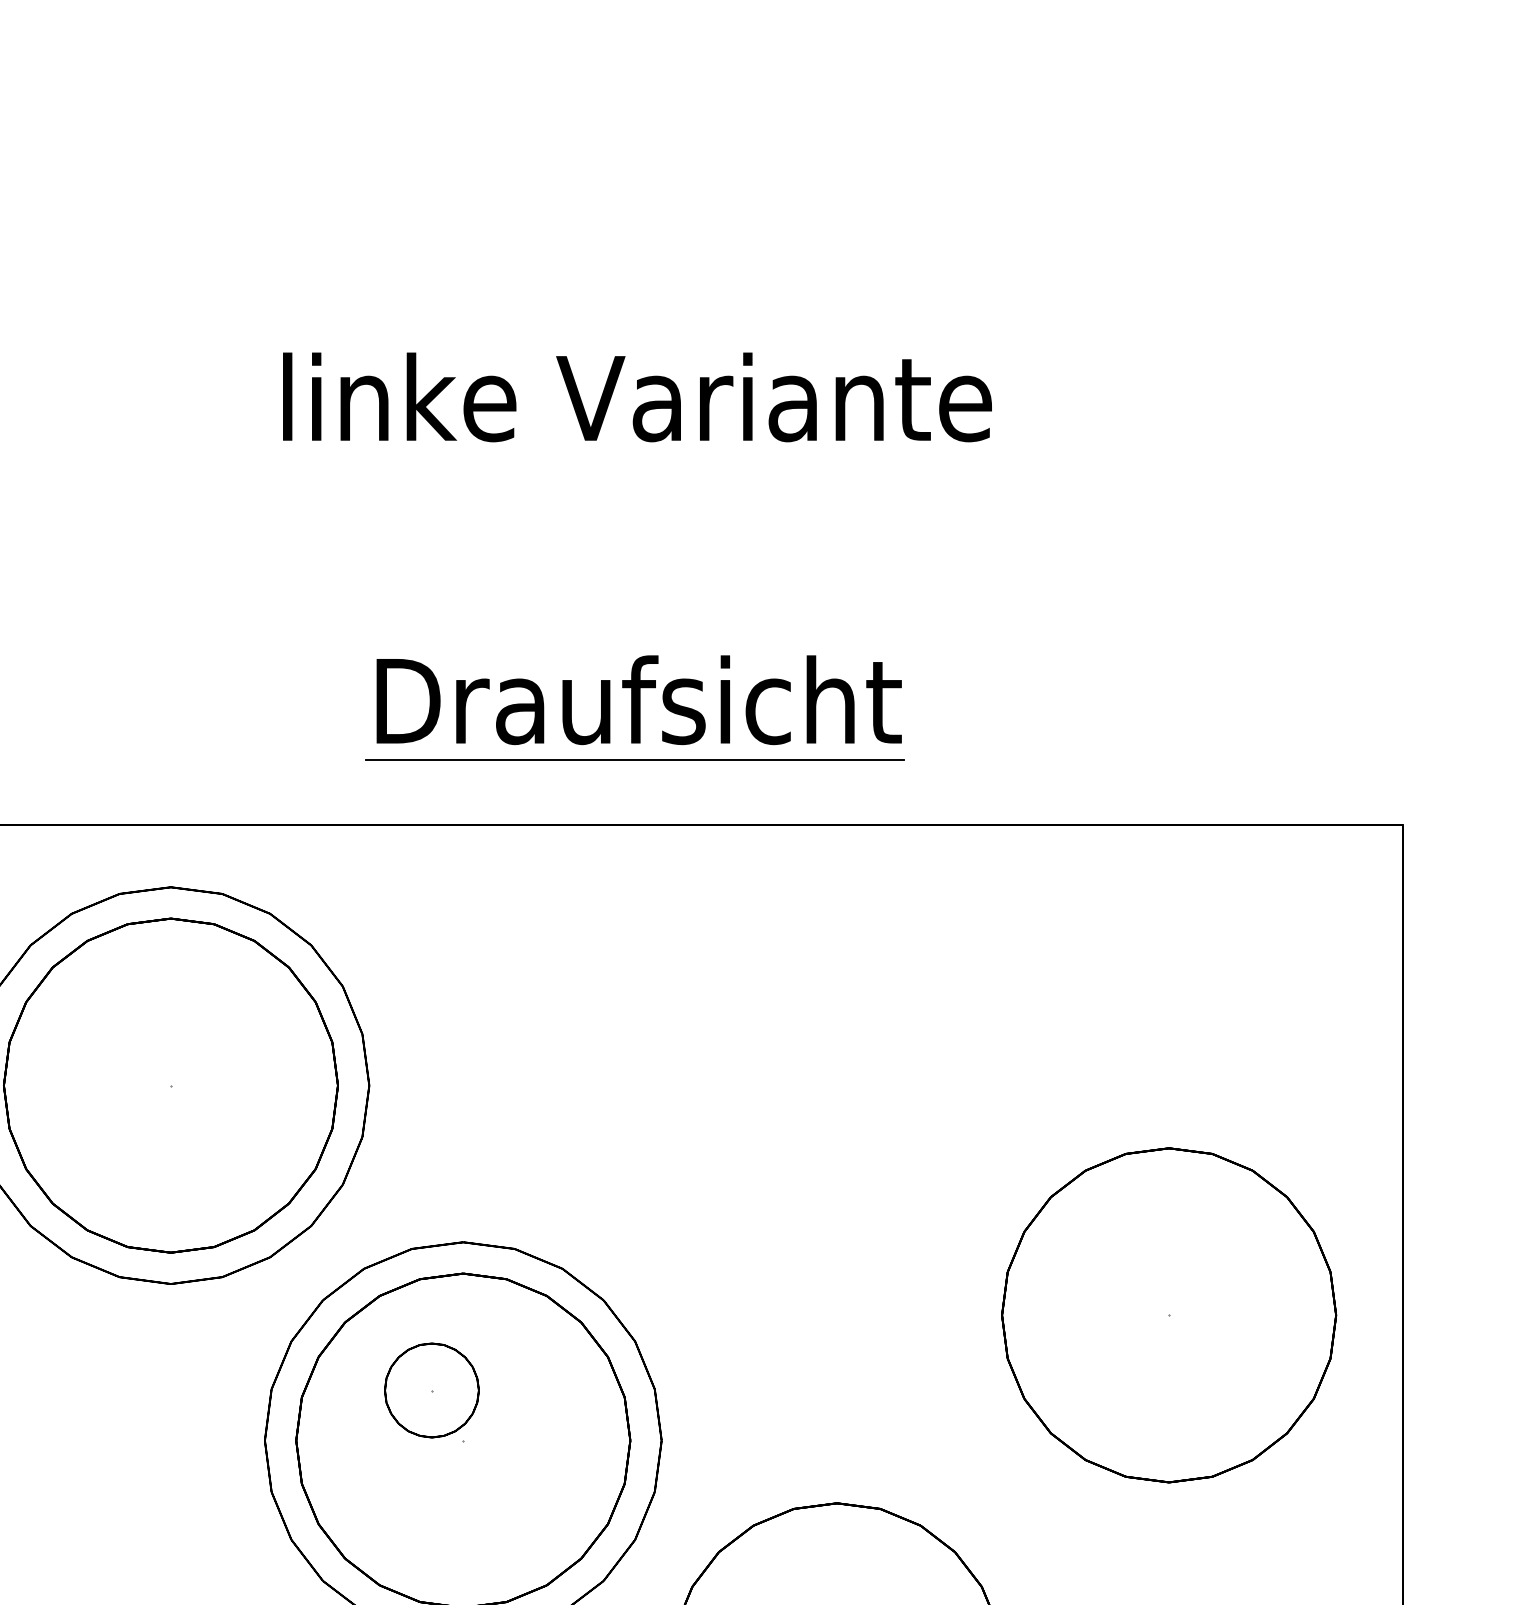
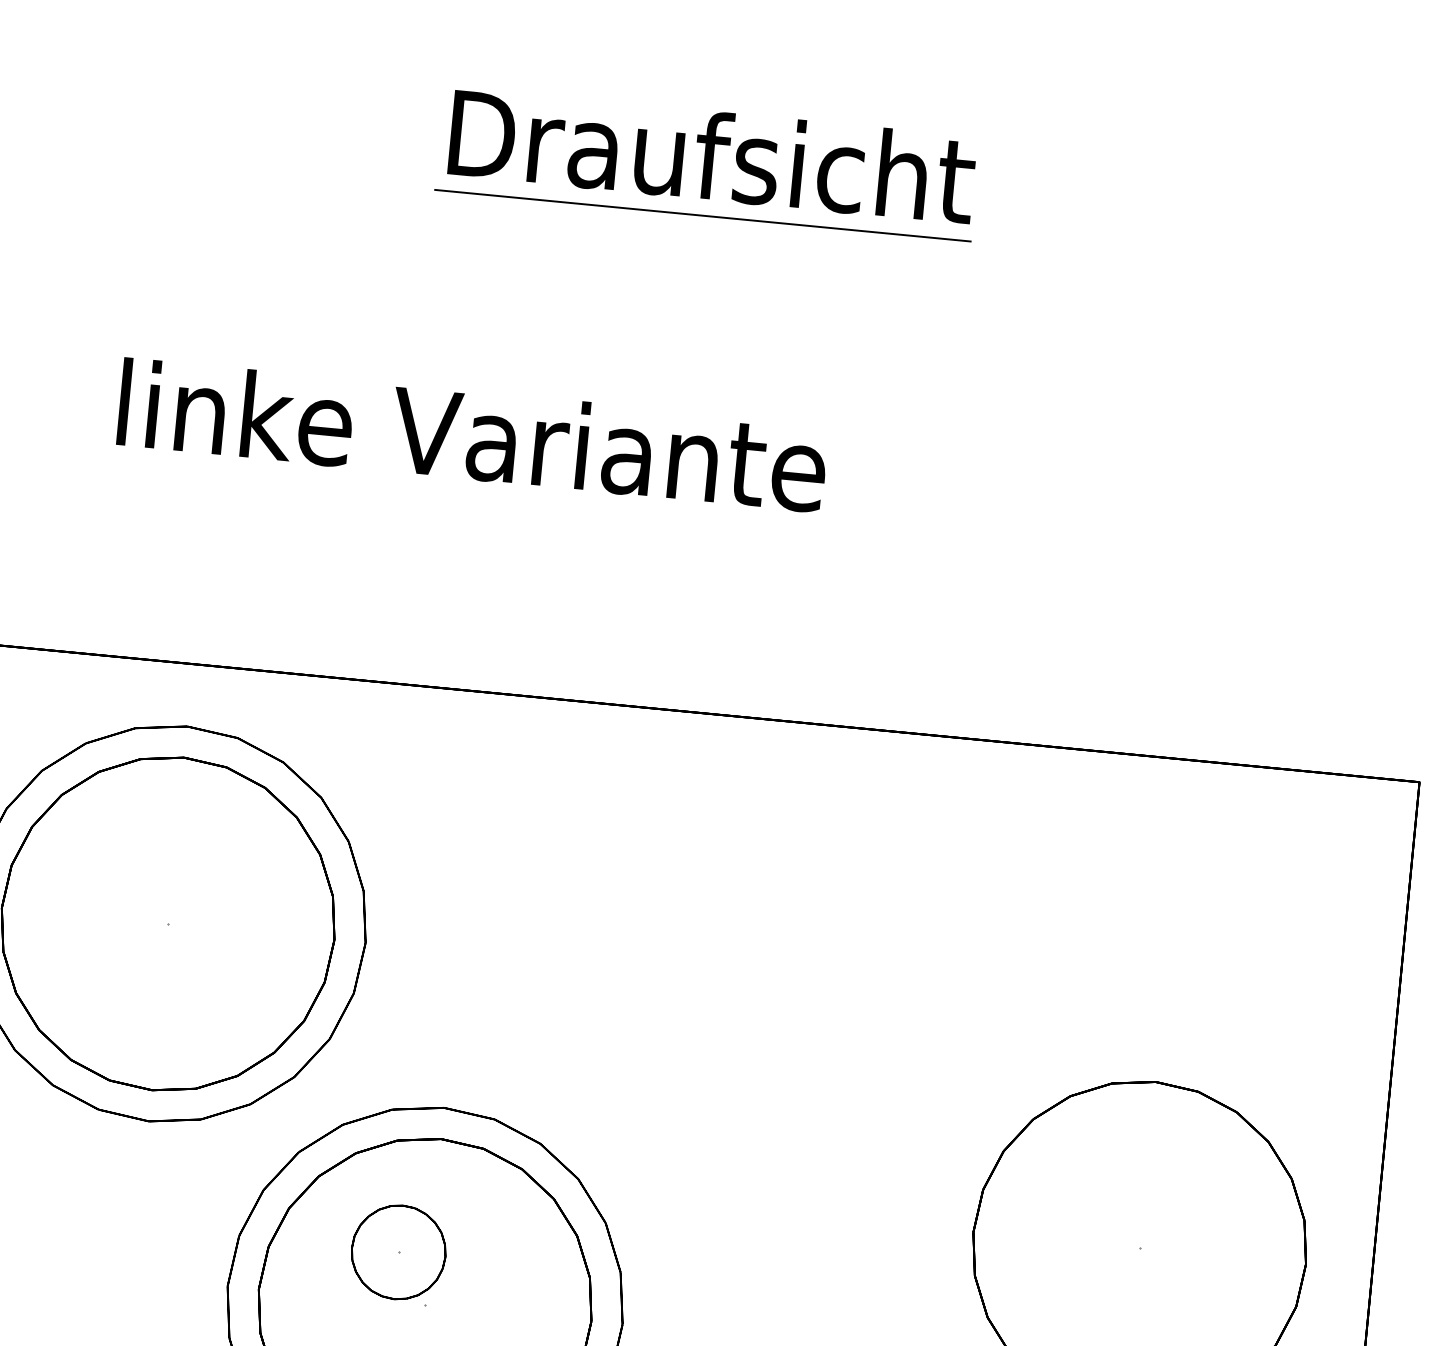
text: (637, 397) -> (472, 435), moved
part: (634, 707) -> (707, 162), moved

